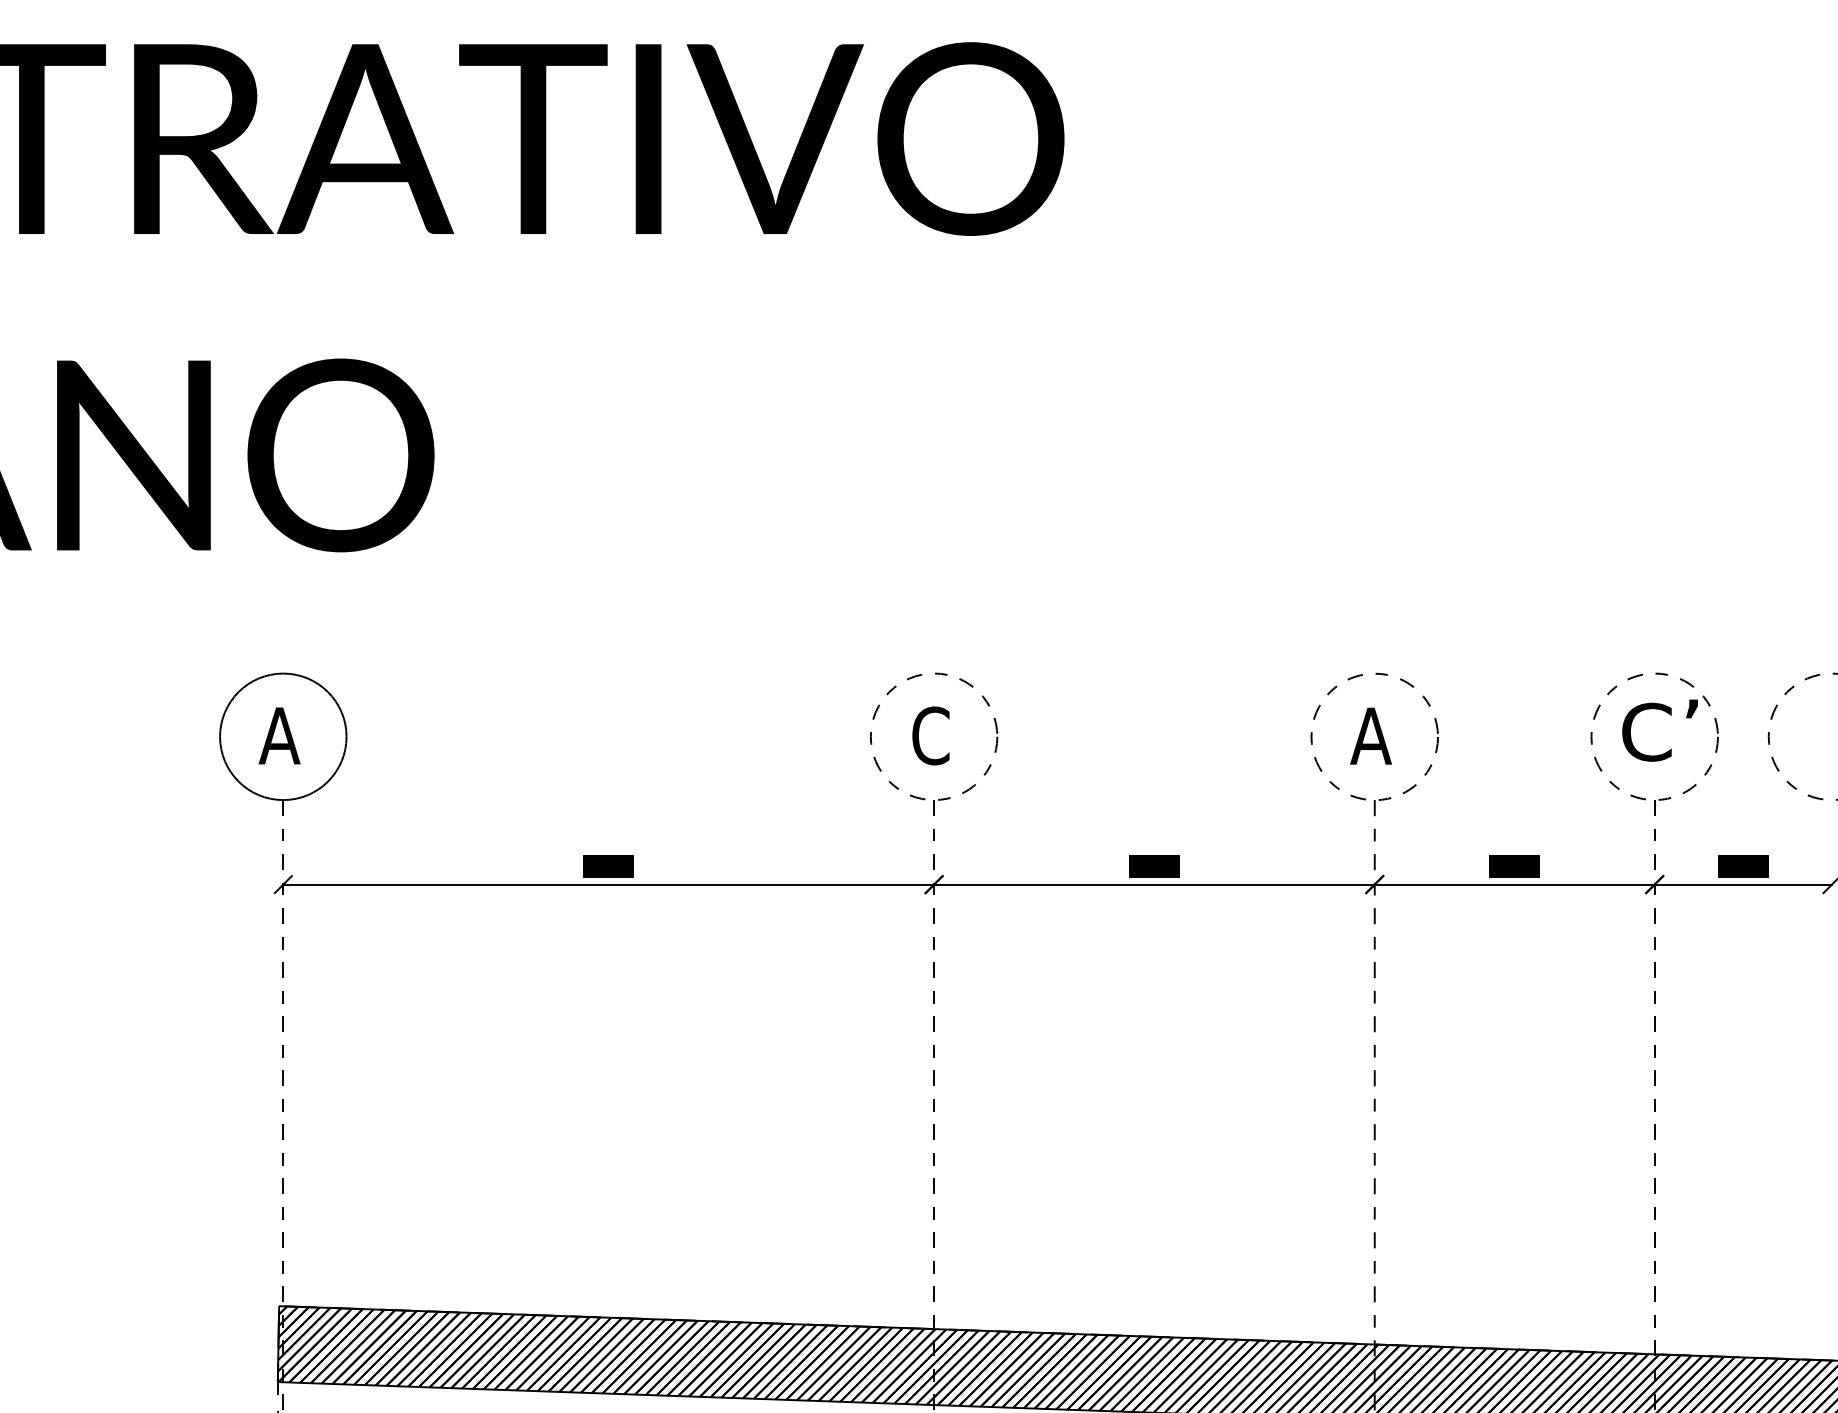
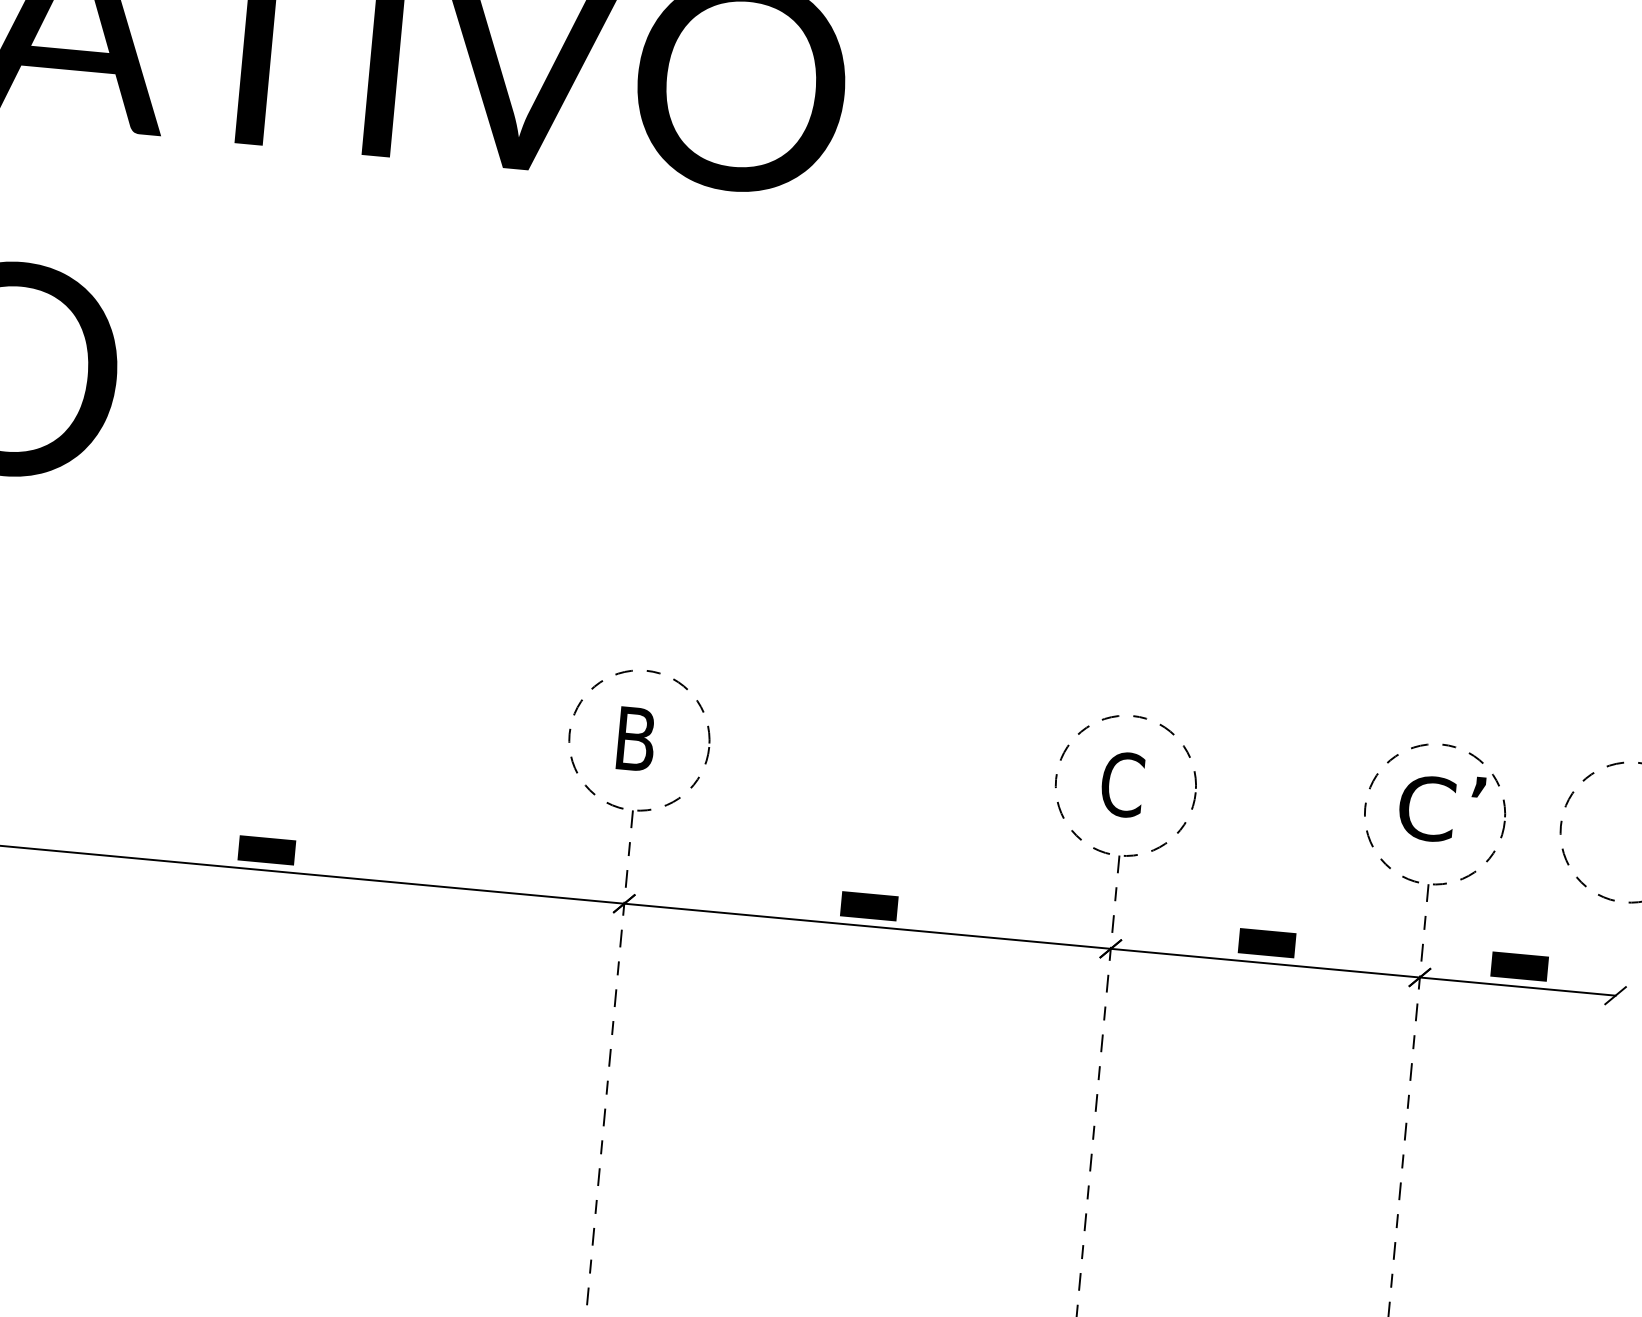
text: (930, 735) -> (635, 738), C -> B
text: (1370, 735) -> (1121, 783), A -> C

